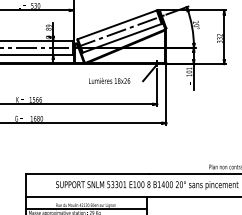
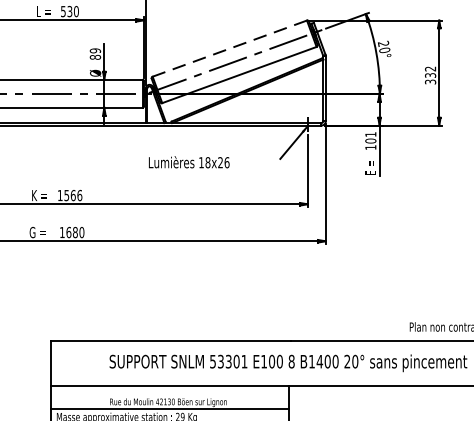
line: (117, 24) -> (230, 47), solid -> dashed
text: (109, 80) -> (189, 161), moved

